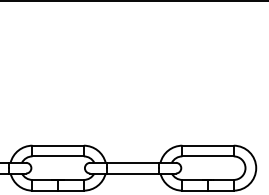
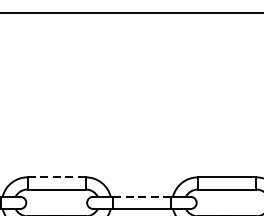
line: (58, 145) -> (57, 177), solid -> dashed
line: (133, 162) -> (142, 196), solid -> dashed

